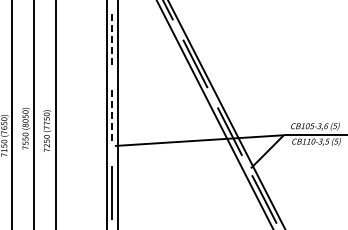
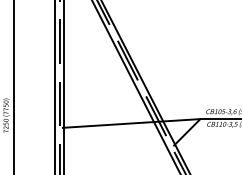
line: (112, 41) -> (59, 42), dashed -> solid
line: (112, 117) -> (59, 104), dashed -> solid

